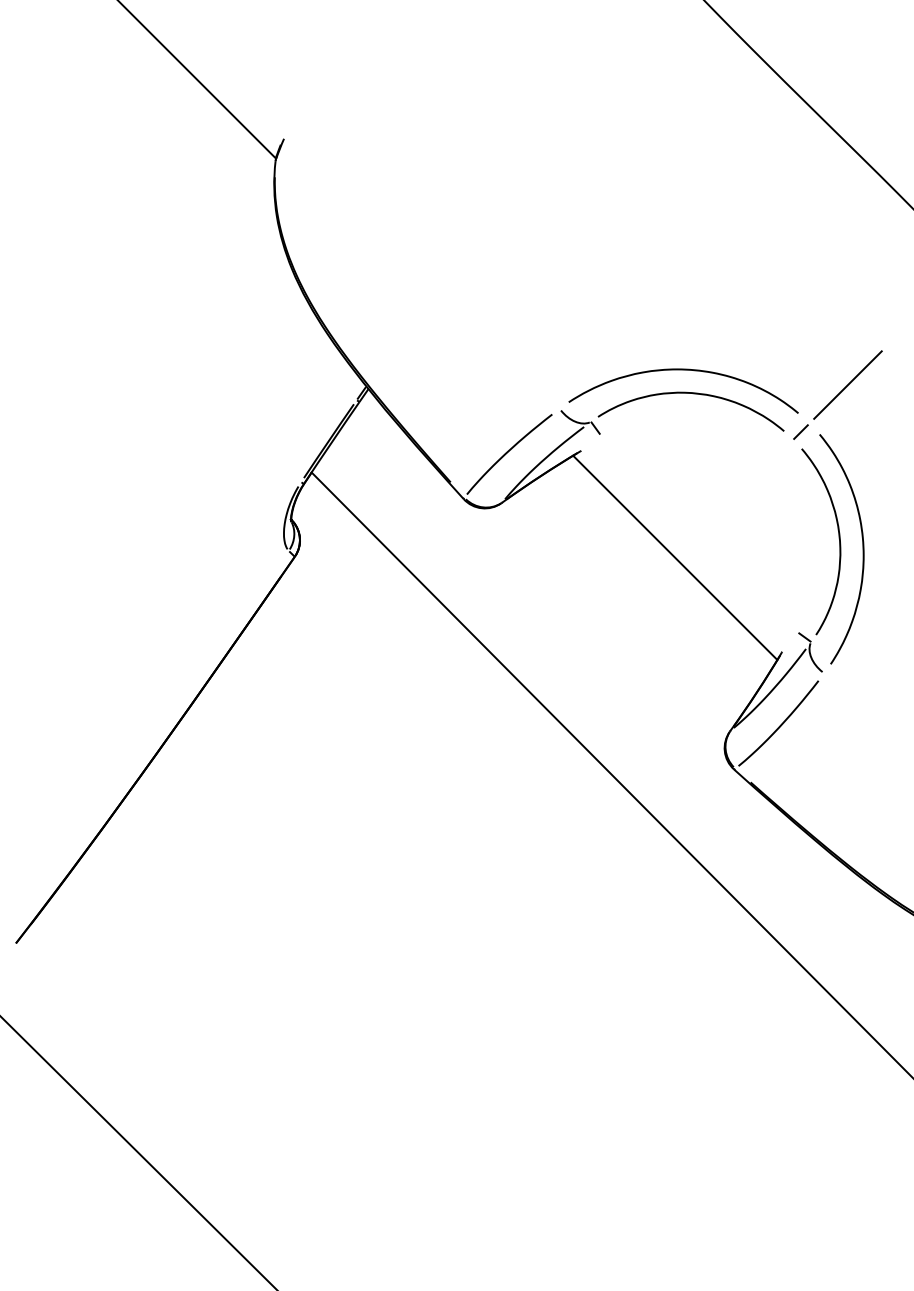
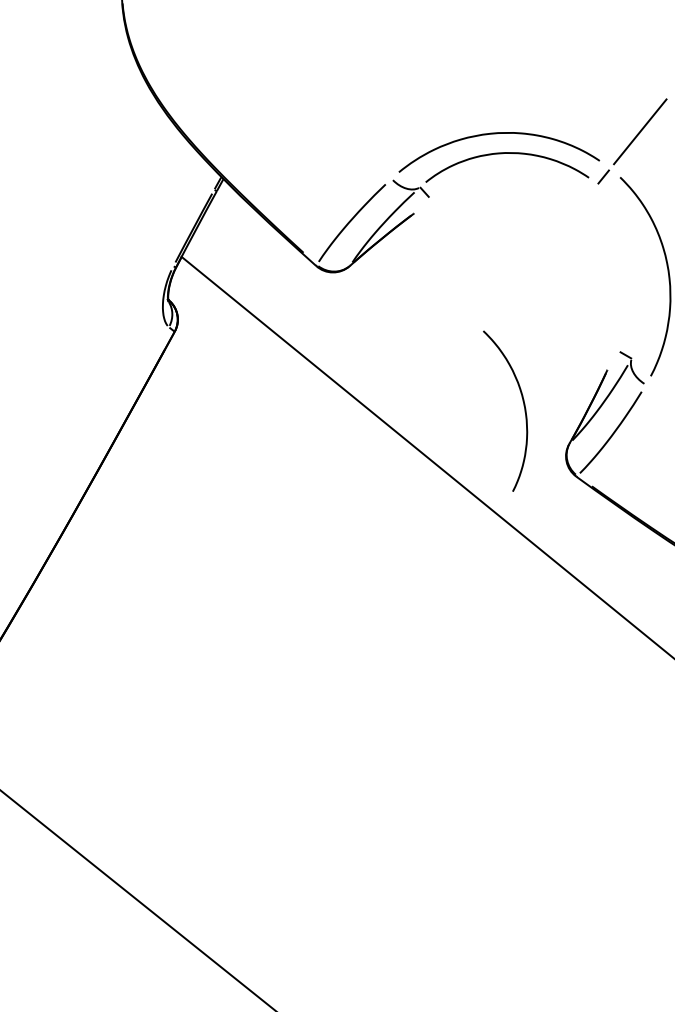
curve: (838, 538) -> (523, 405), moved
line: (675, 557) -> (505, 297), removed

